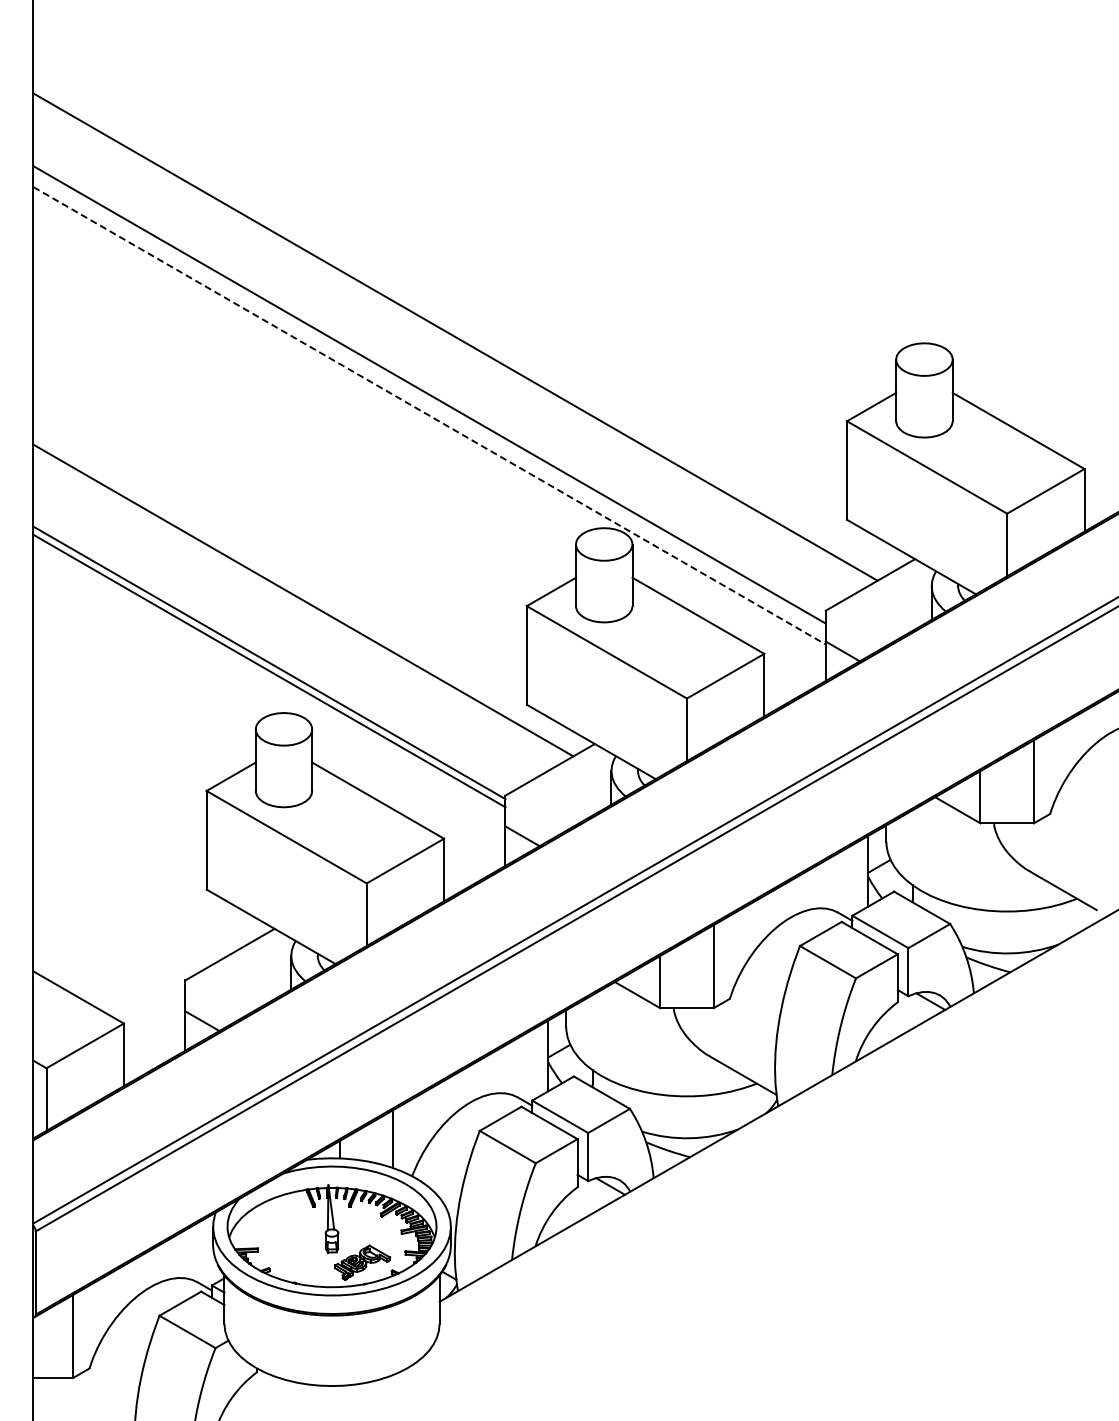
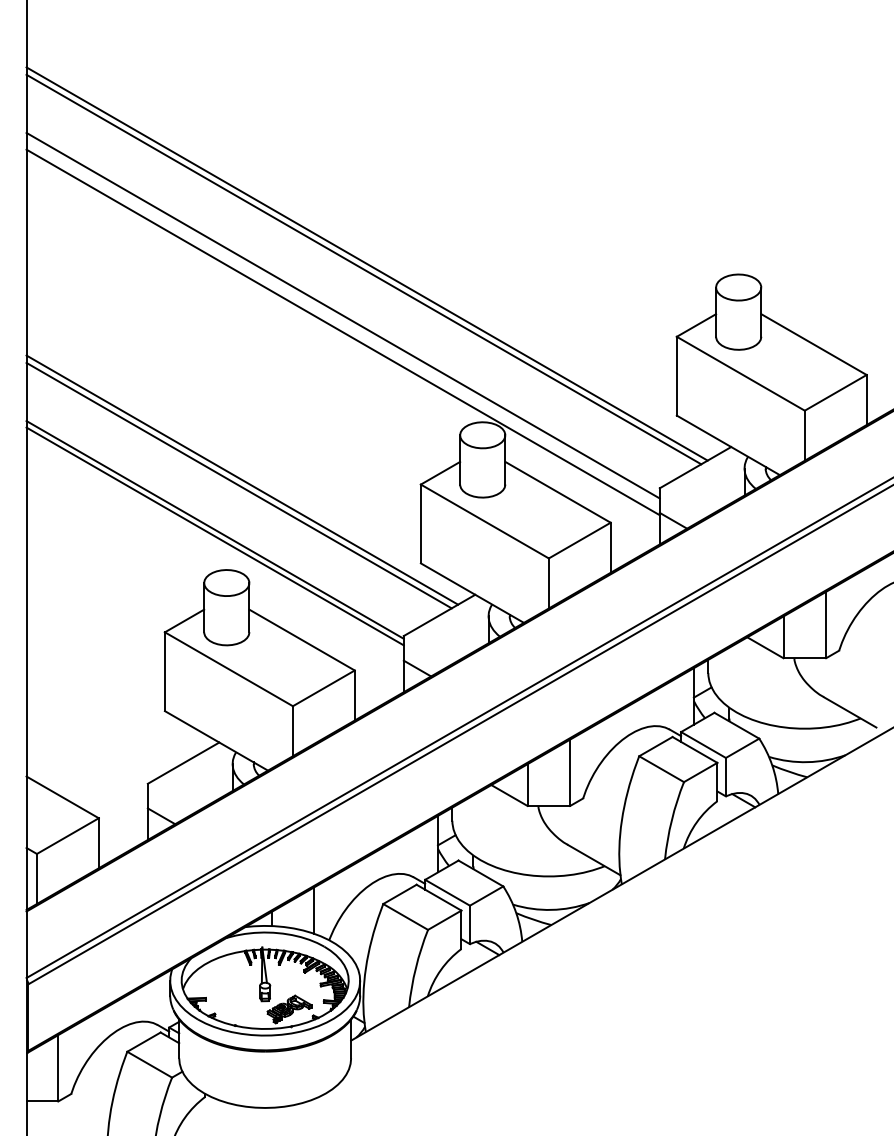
line: (459, 330) -> (367, 264), added
line: (430, 416) -> (343, 333), dashed -> solid
line: (299, 607) -> (239, 485), added

